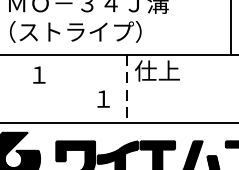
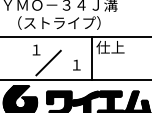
line: (127, 88) -> (91, 58), dashed -> solid
line: (58, 94) -> (48, 62), added

